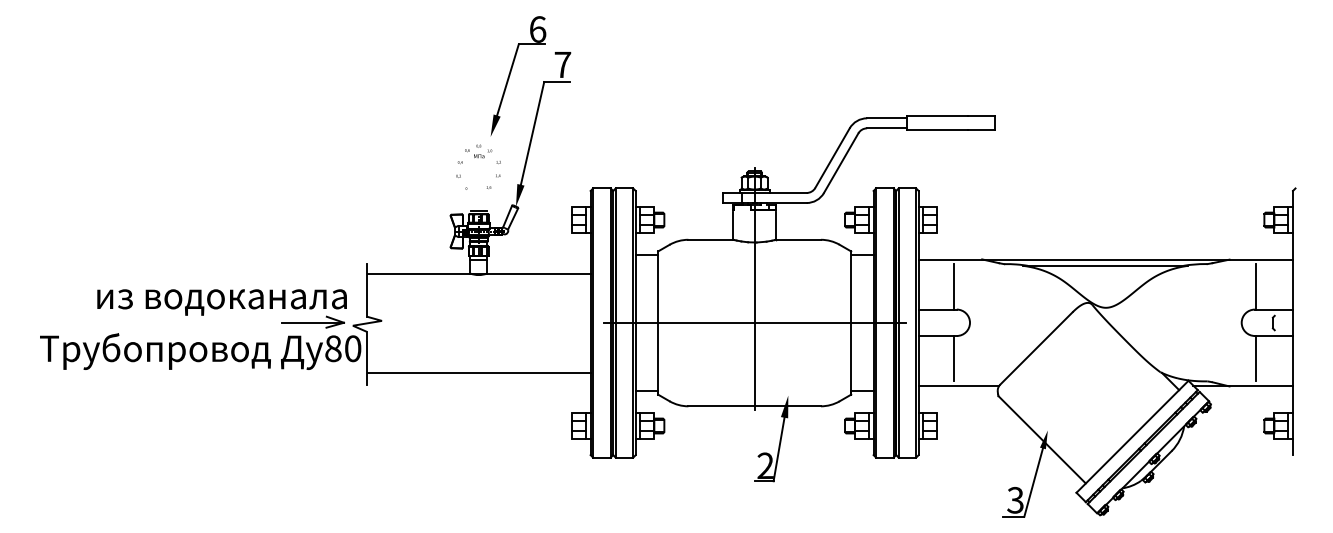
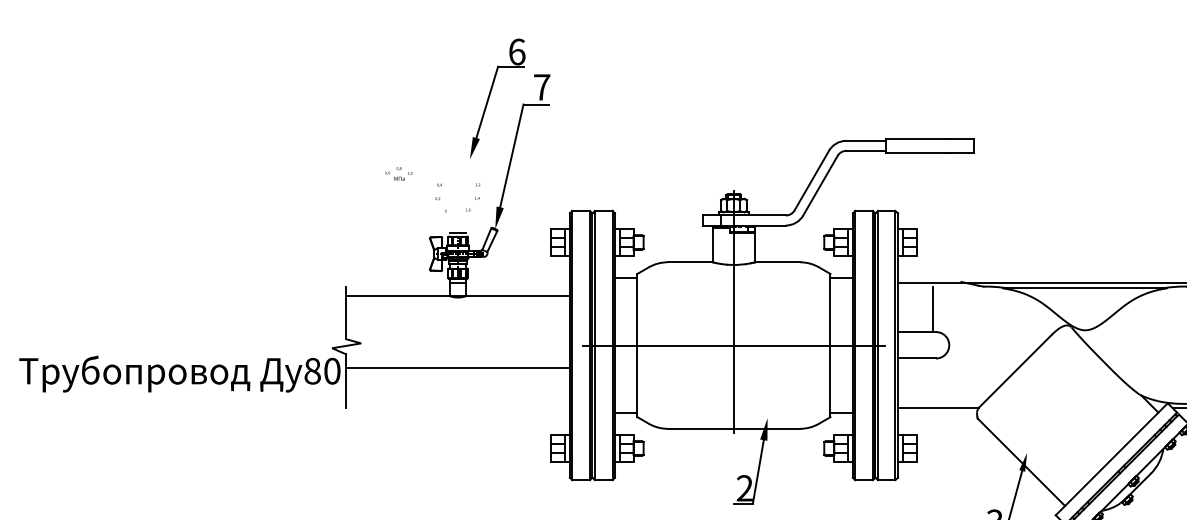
text: (478, 151) -> (398, 174), moved
part: (221, 308) -> (200, 331), removed
line: (953, 358) -> (932, 381), removed
line: (479, 372) -> (458, 368), moved

